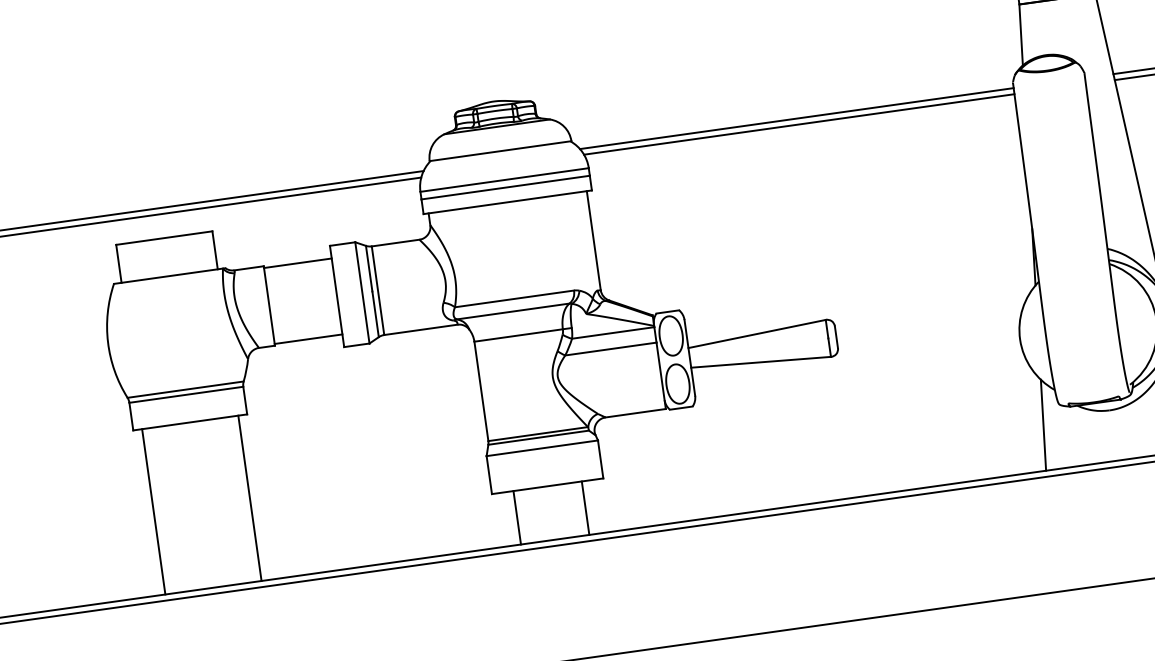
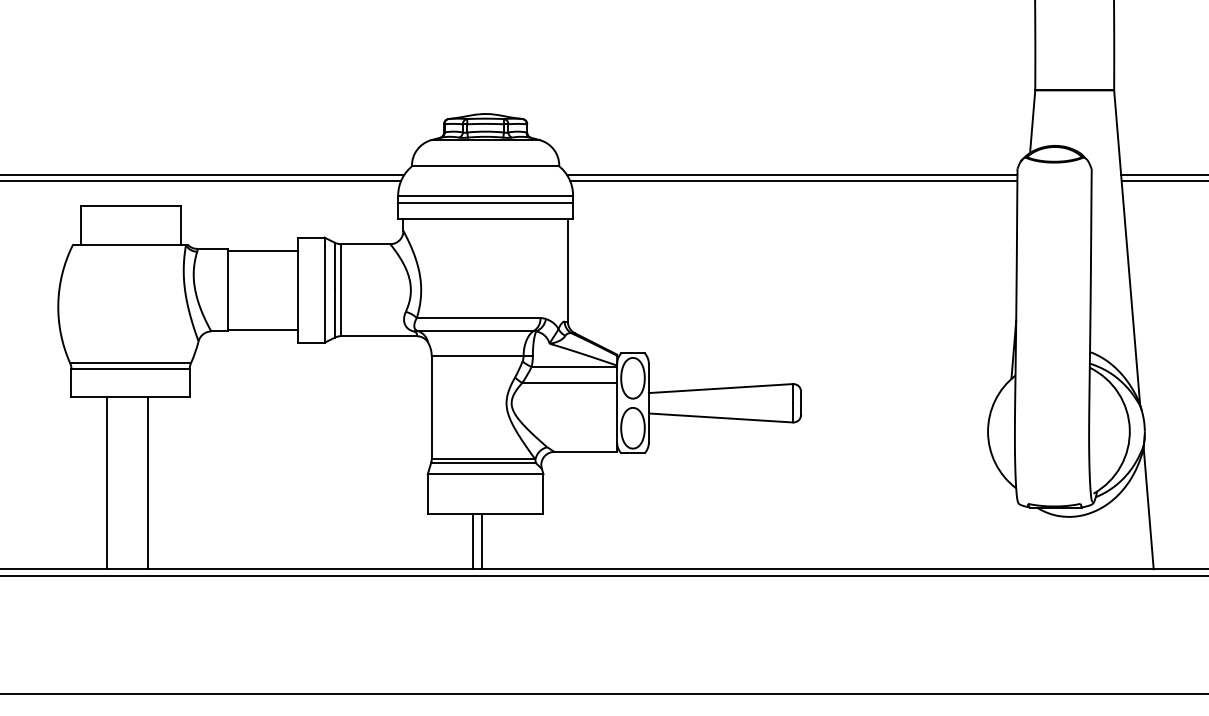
line: (1043, 425) -> (999, 522), removed
line: (249, 498) -> (147, 483), moved
line: (585, 508) -> (482, 541), moved
line: (153, 511) -> (106, 483), moved
line: (517, 517) -> (473, 541), moved

